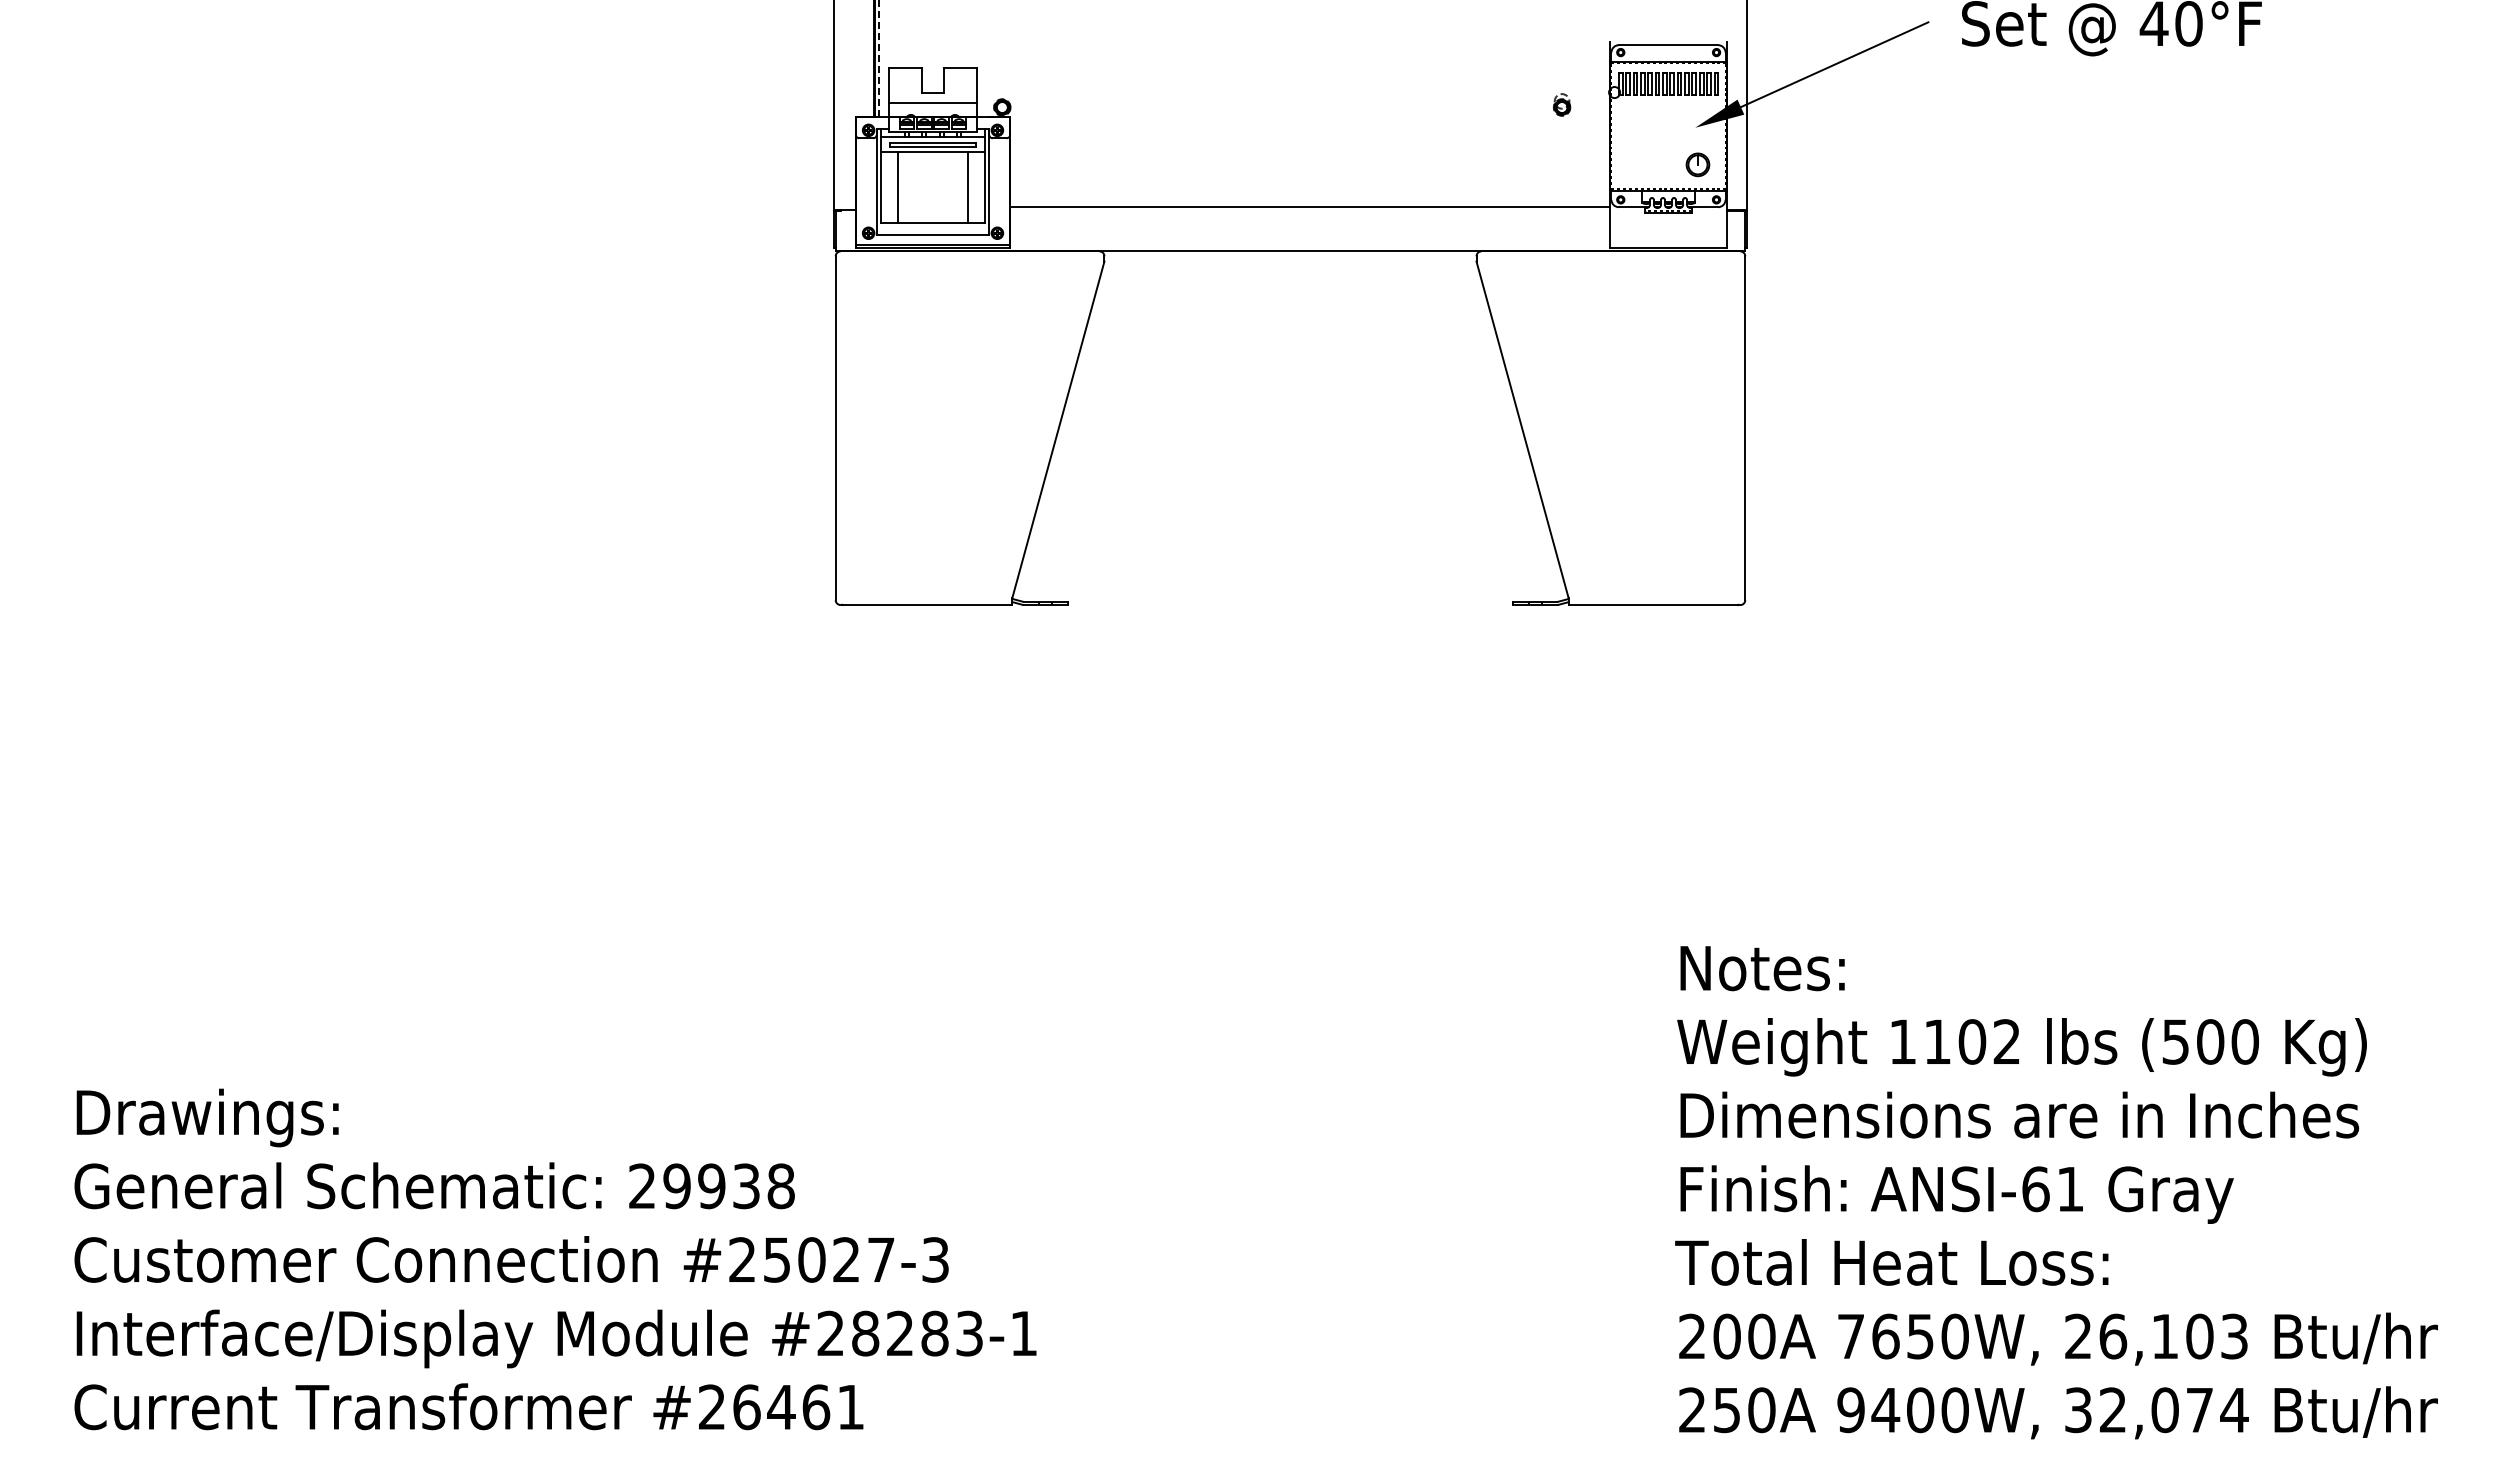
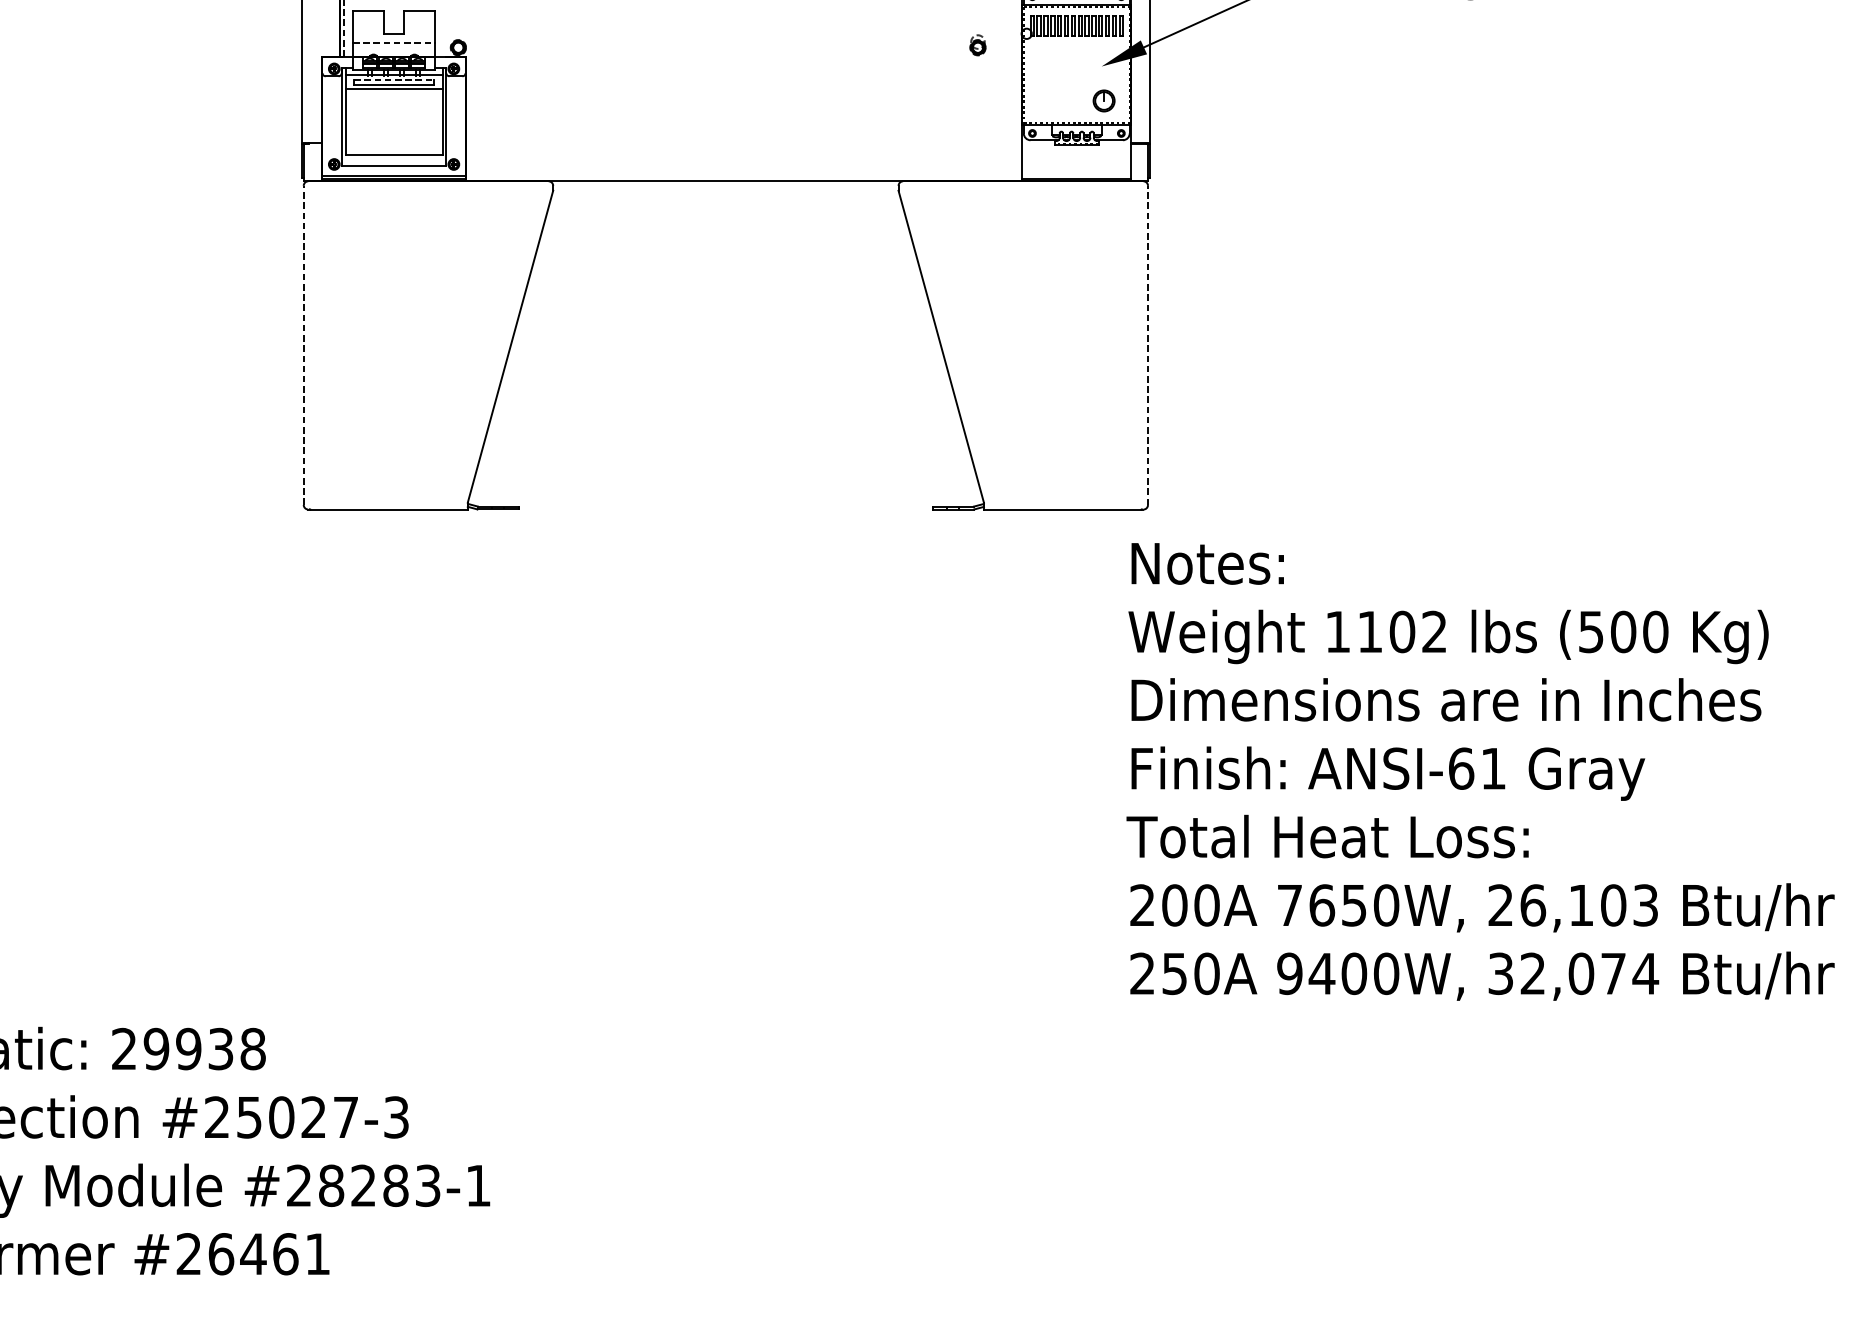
line: (933, 102) -> (394, 43), solid -> dashed
line: (932, 142) -> (393, 80), solid -> dashed
line: (898, 187) -> (362, 121), removed
line: (967, 187) -> (426, 121), removed
line: (1309, 207) -> (743, 140), removed
line: (835, 428) -> (303, 345), solid -> dashed
line: (1745, 428) -> (1148, 345), solid -> dashed
text: (2056, 1192) -> (1480, 771), moved

